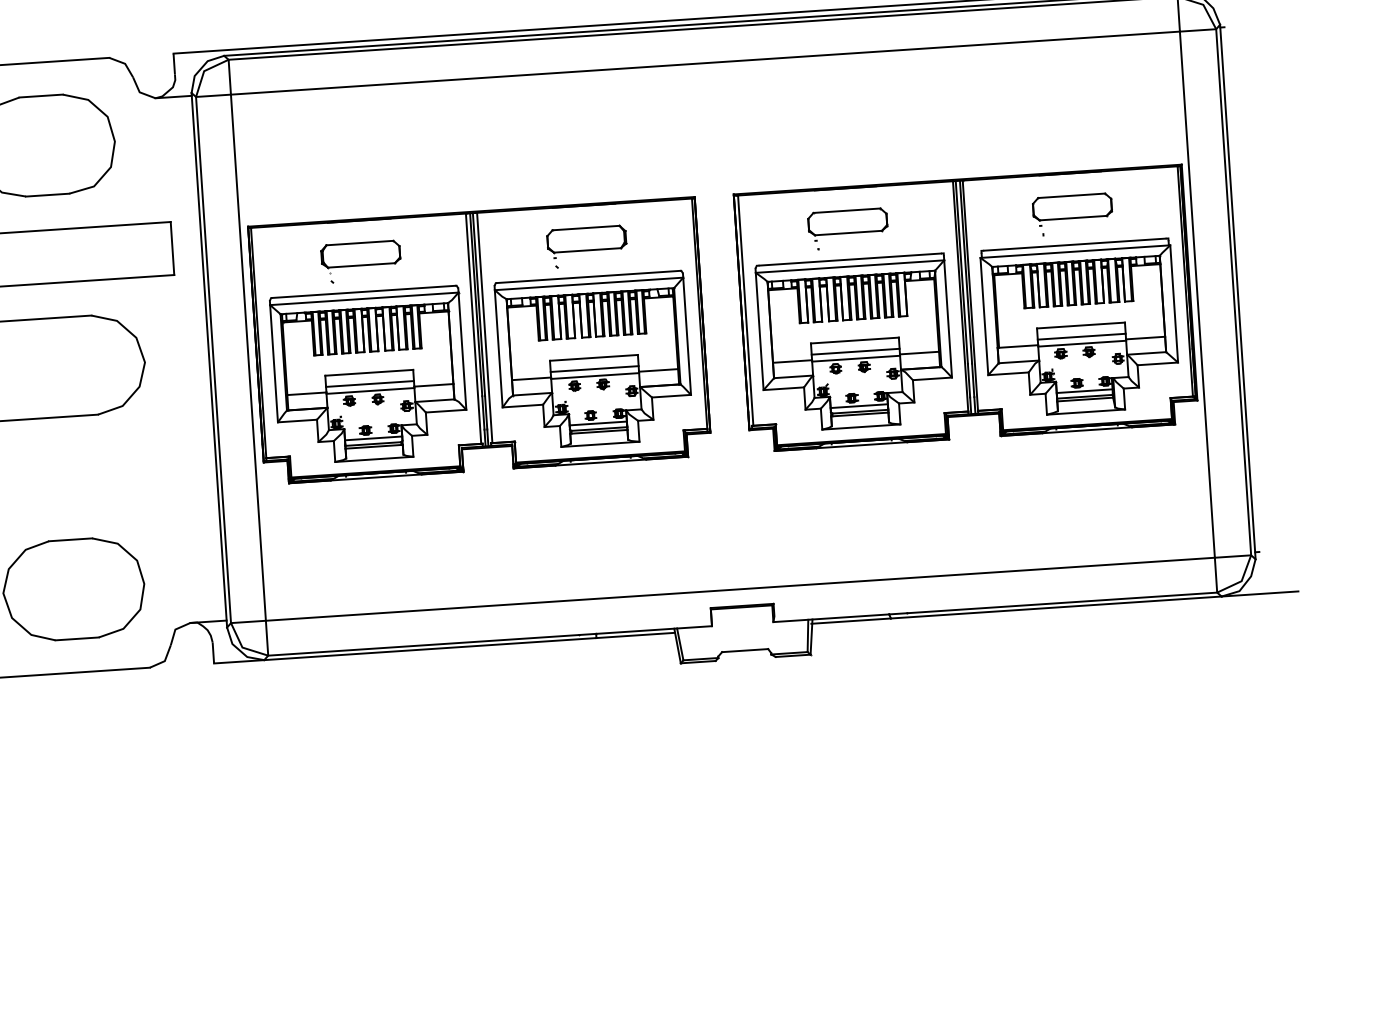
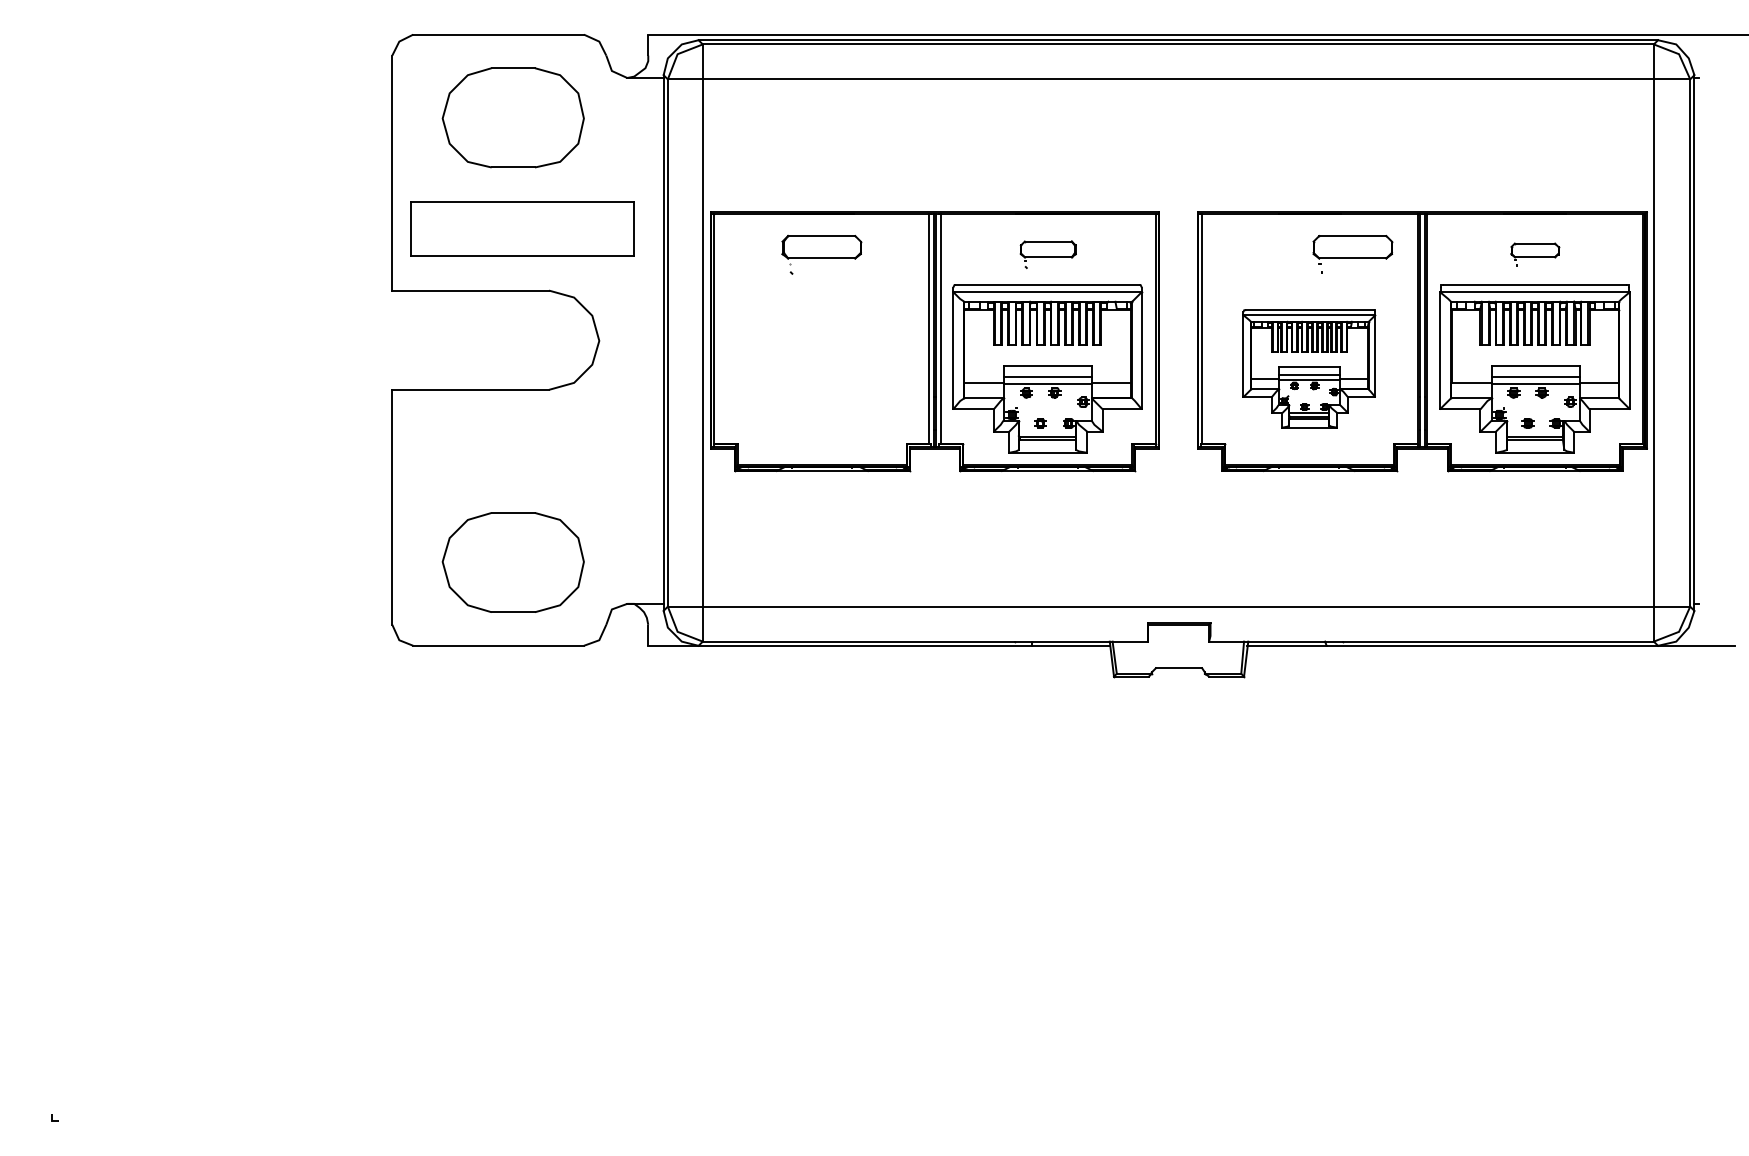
part: (1072, 214) -> (1534, 254), size x0.6
part: (847, 229) -> (1352, 254), moved
part: (587, 246) -> (1048, 254), size x0.7
part: (855, 342) -> (1309, 368), size x0.7
part: (369, 375) -> (822, 368), removed
line: (1084, 390) -> (1534, 431), removed
line: (598, 423) -> (1047, 431), removed

